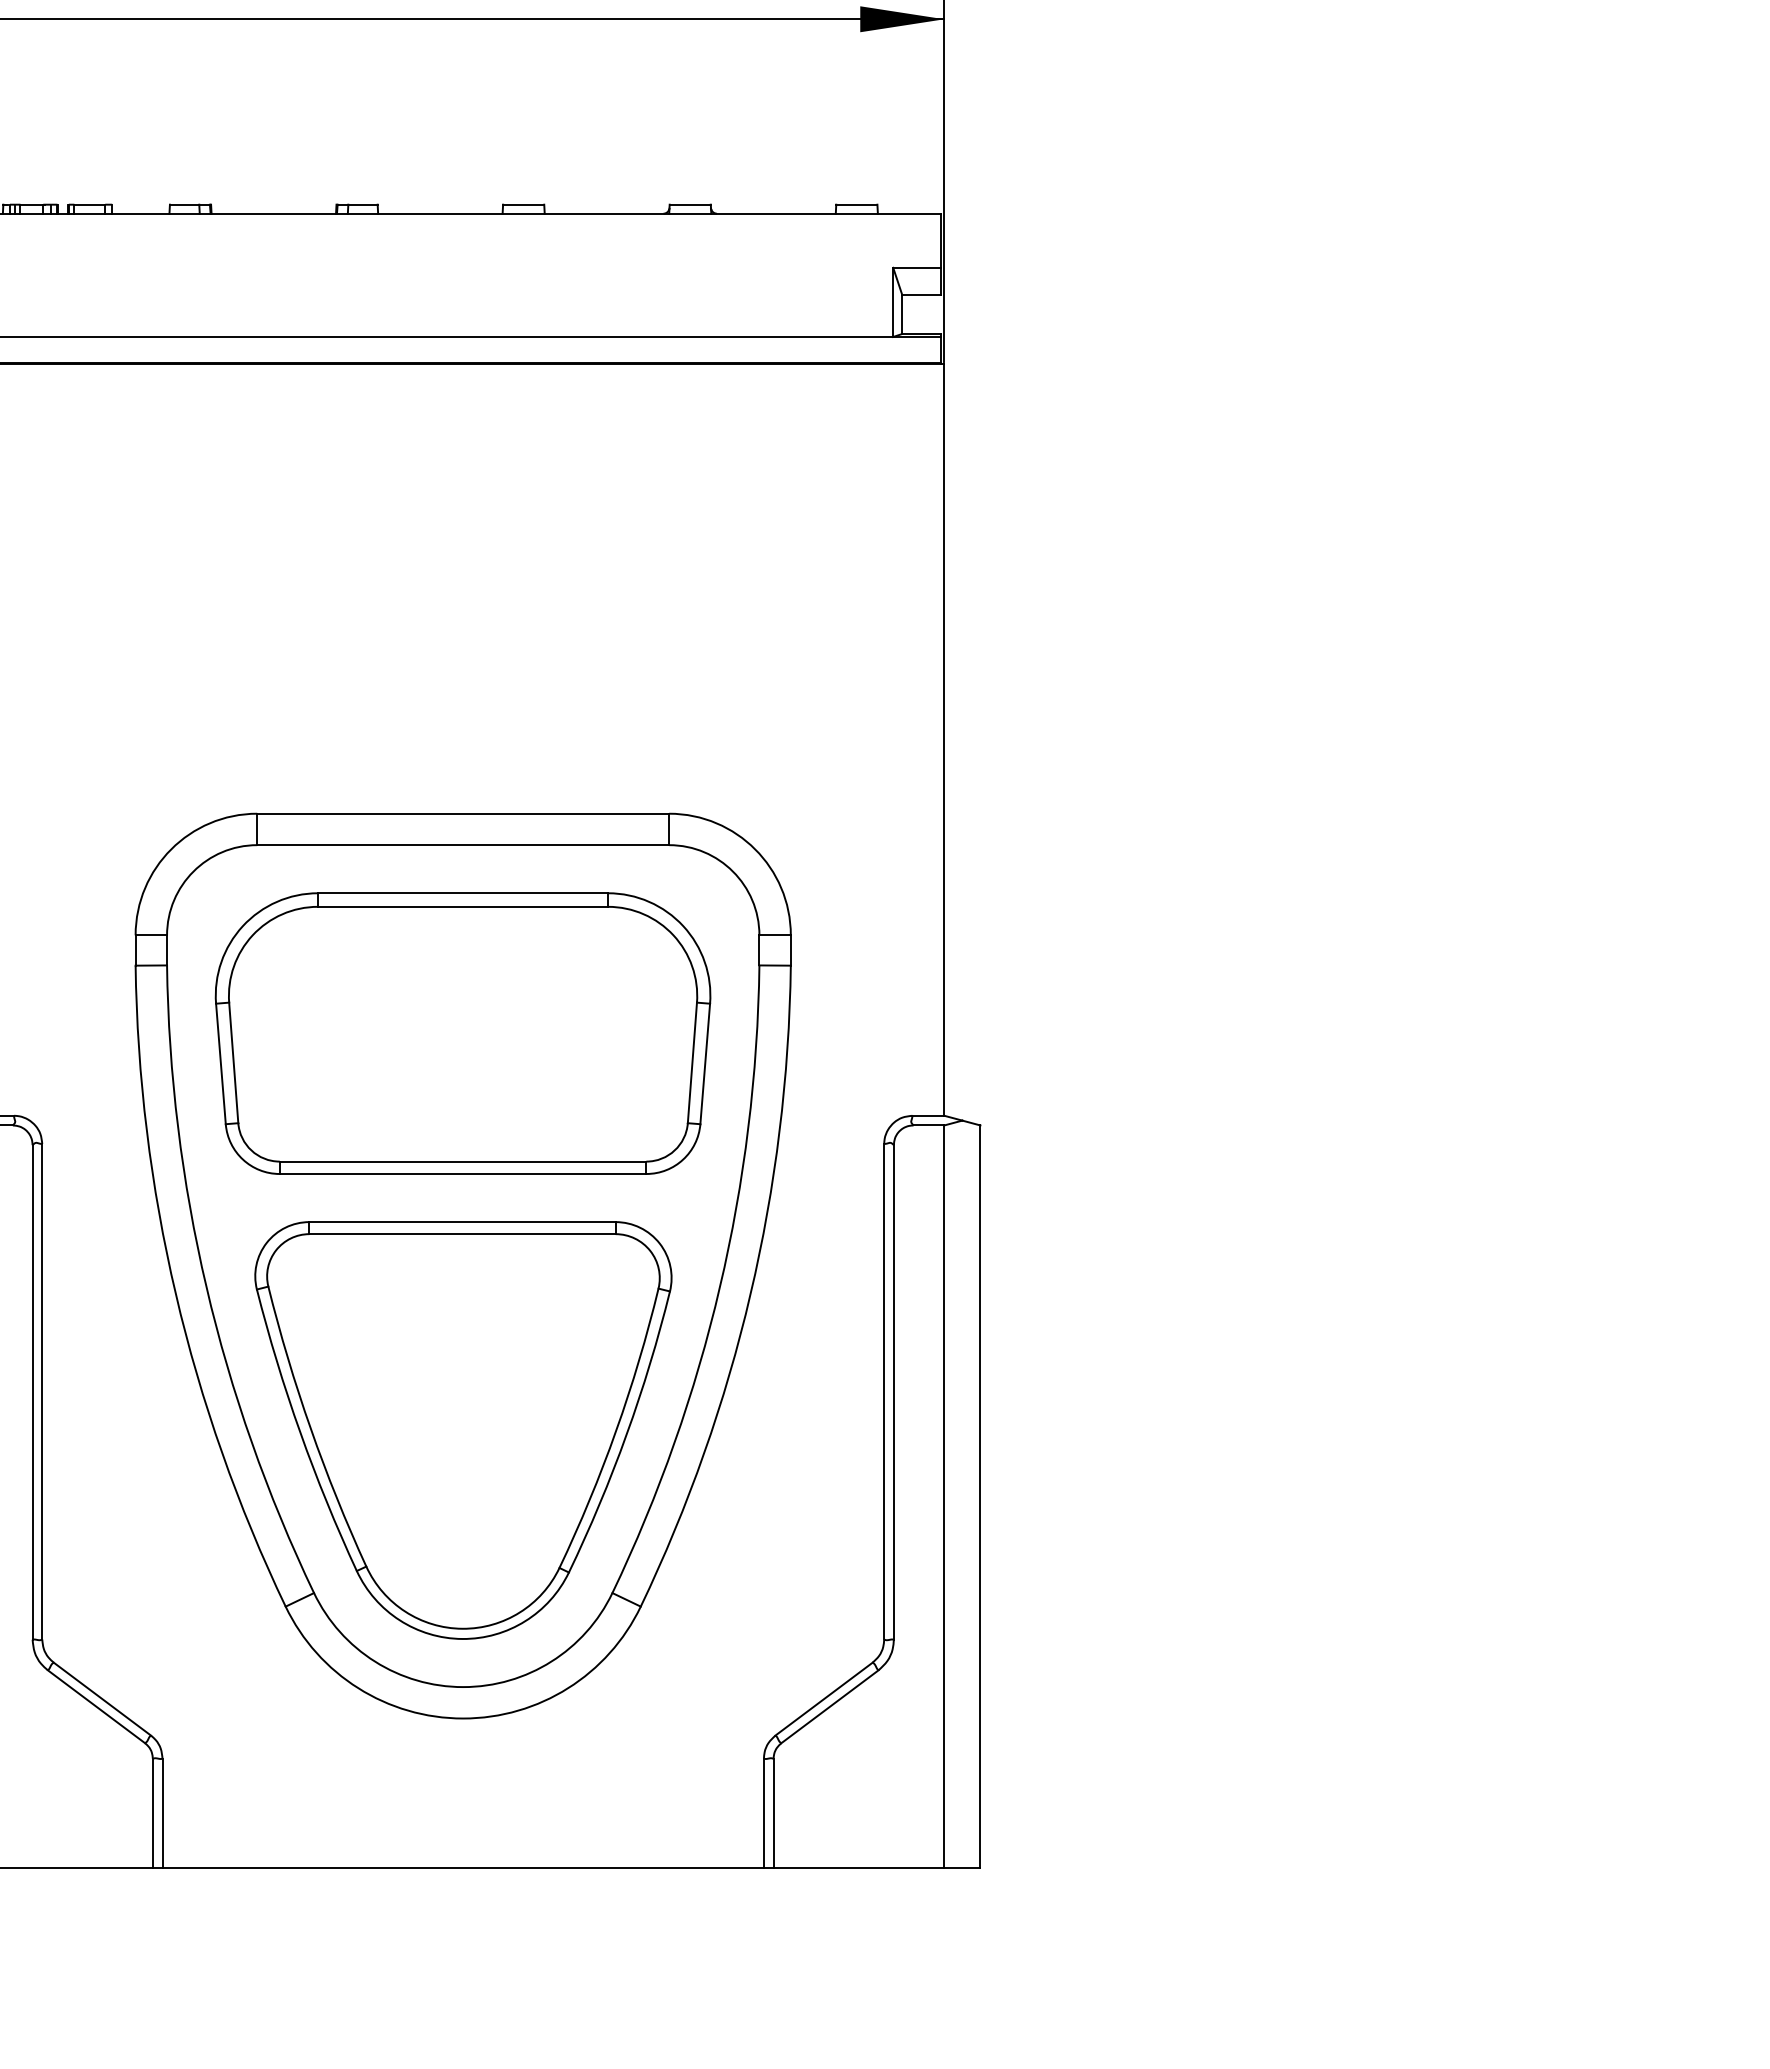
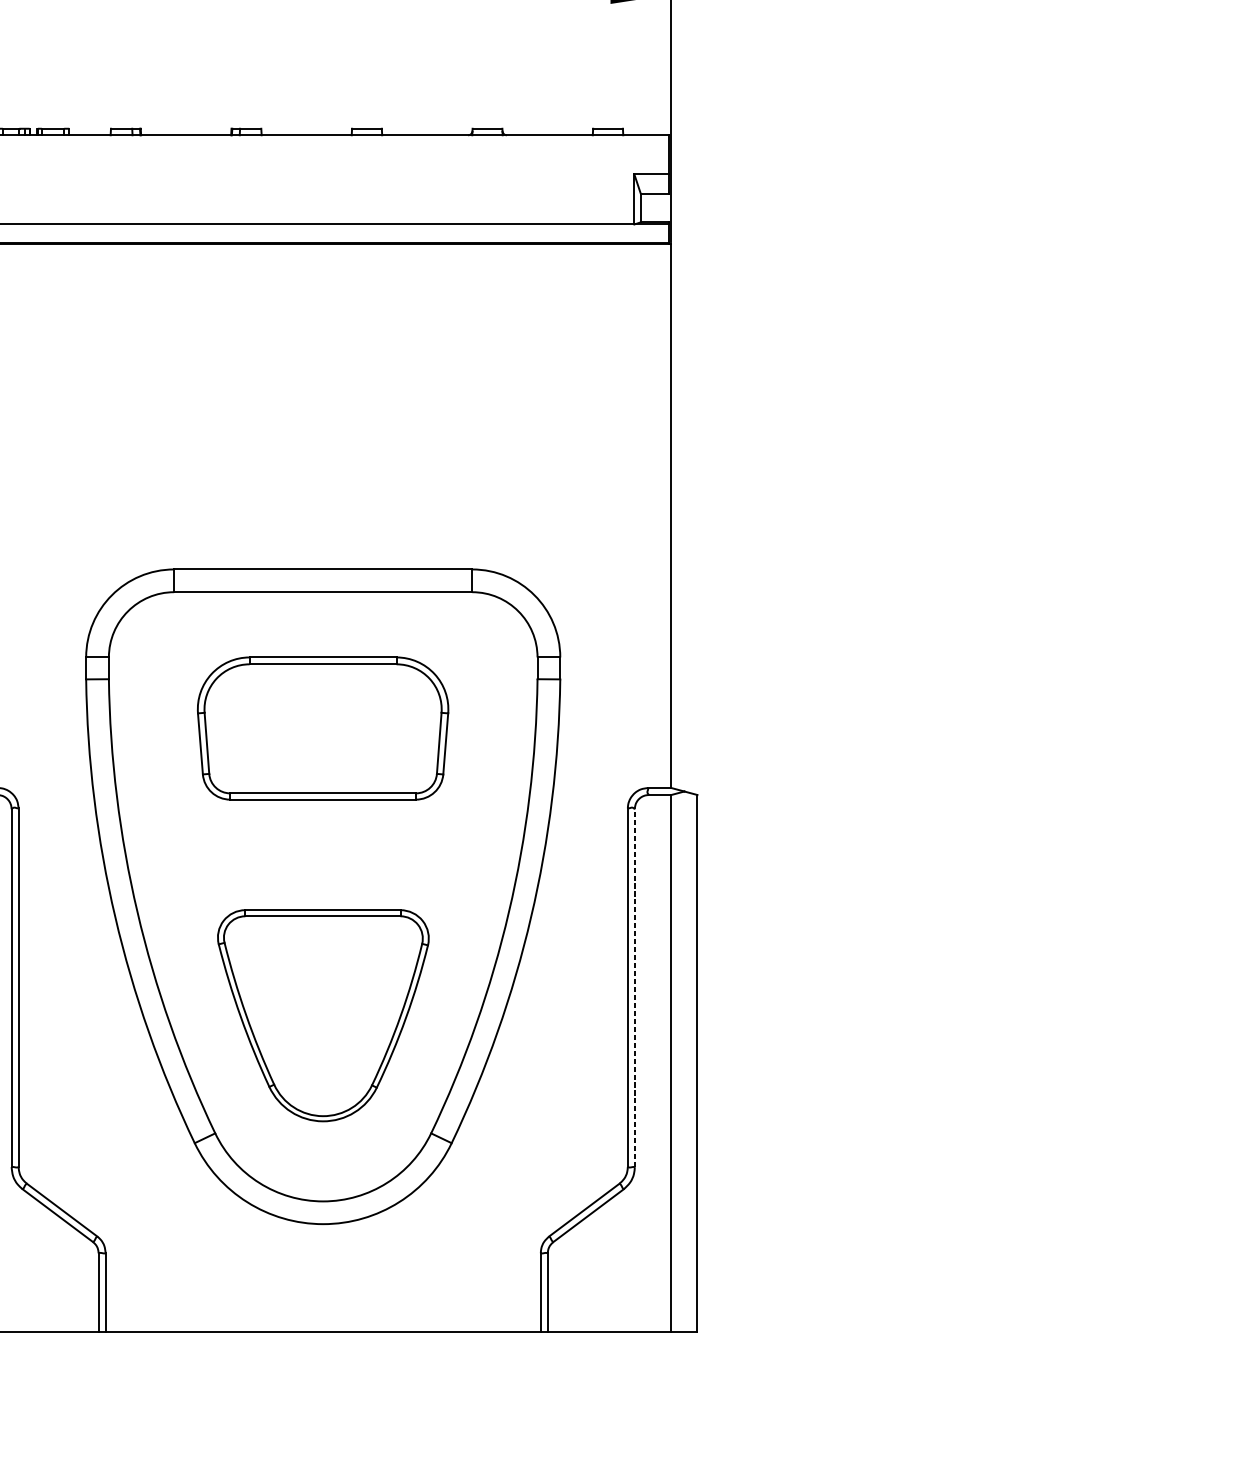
part: (462, 1033) -> (322, 728), size x0.7
line: (893, 1391) -> (634, 987), solid -> dashed
part: (463, 1430) -> (323, 1015), size x0.7

